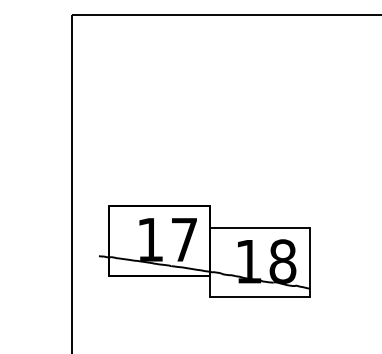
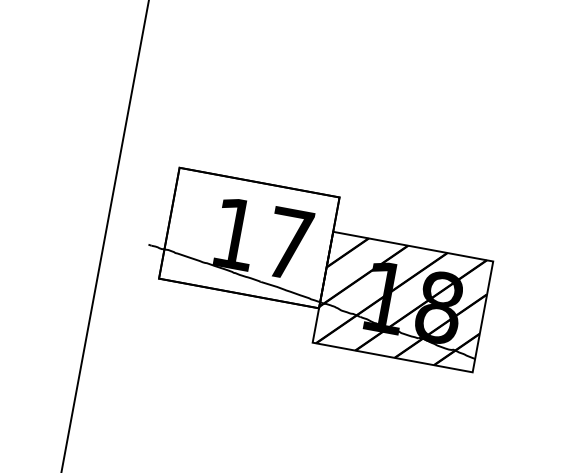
hatch: (259, 262) -> (401, 302), added

